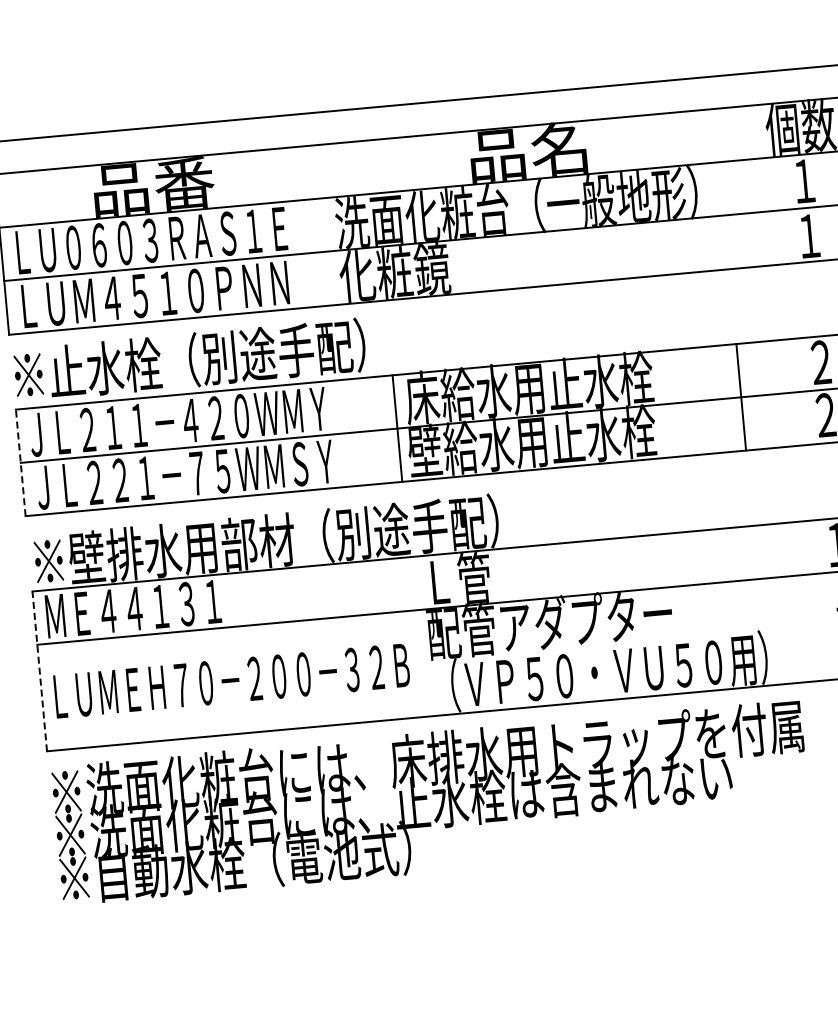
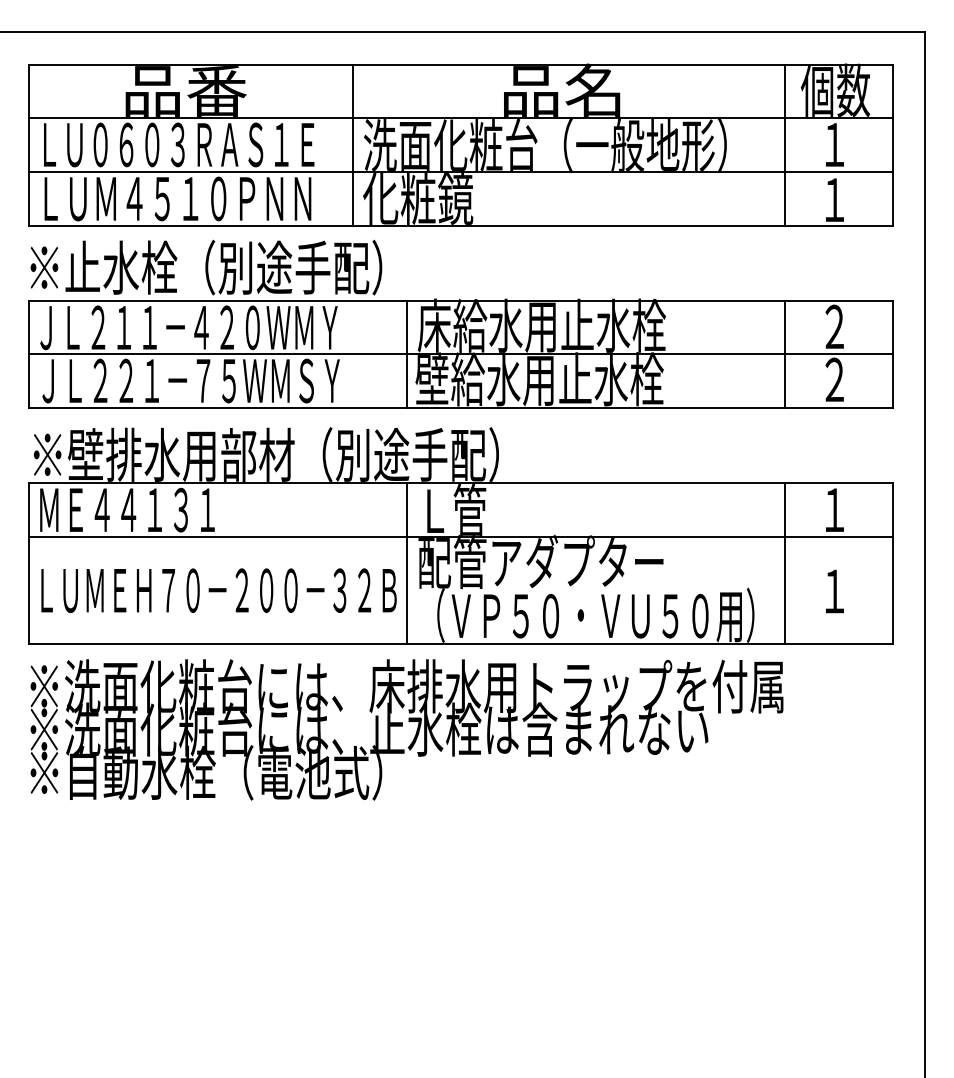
line: (754, 185) -> (784, 144), added
line: (324, 224) -> (352, 144), added
line: (740, 396) -> (784, 353), moved
line: (20, 462) -> (28, 353), dashed -> solid
line: (792, 602) -> (784, 563), added
line: (416, 636) -> (406, 563), added
line: (39, 671) -> (28, 563), dashed -> solid

